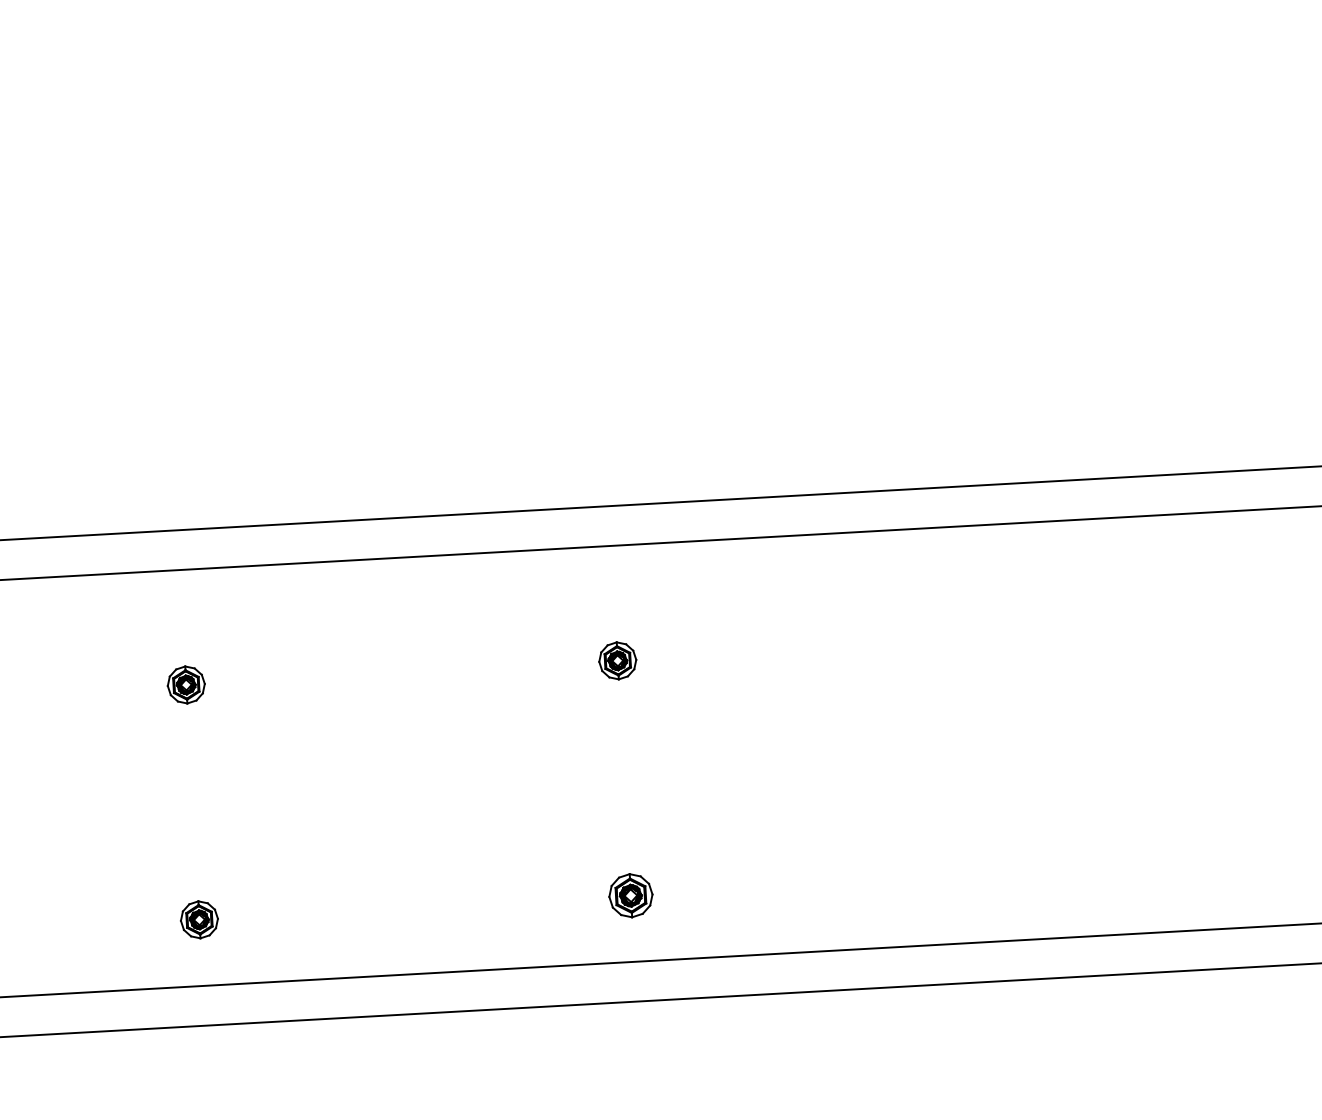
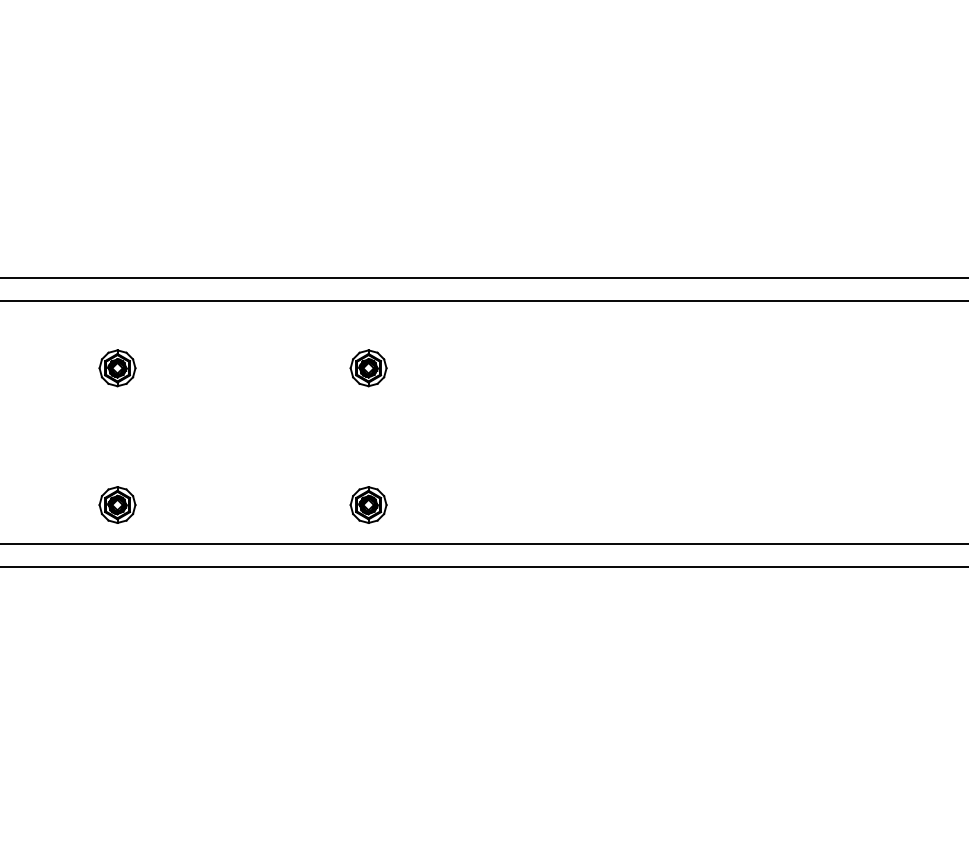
part: (617, 661) -> (368, 368), size x1.67
part: (186, 685) -> (117, 368), size x1.67
part: (630, 894) -> (368, 504), size x1.43
part: (199, 918) -> (117, 504), size x1.67

